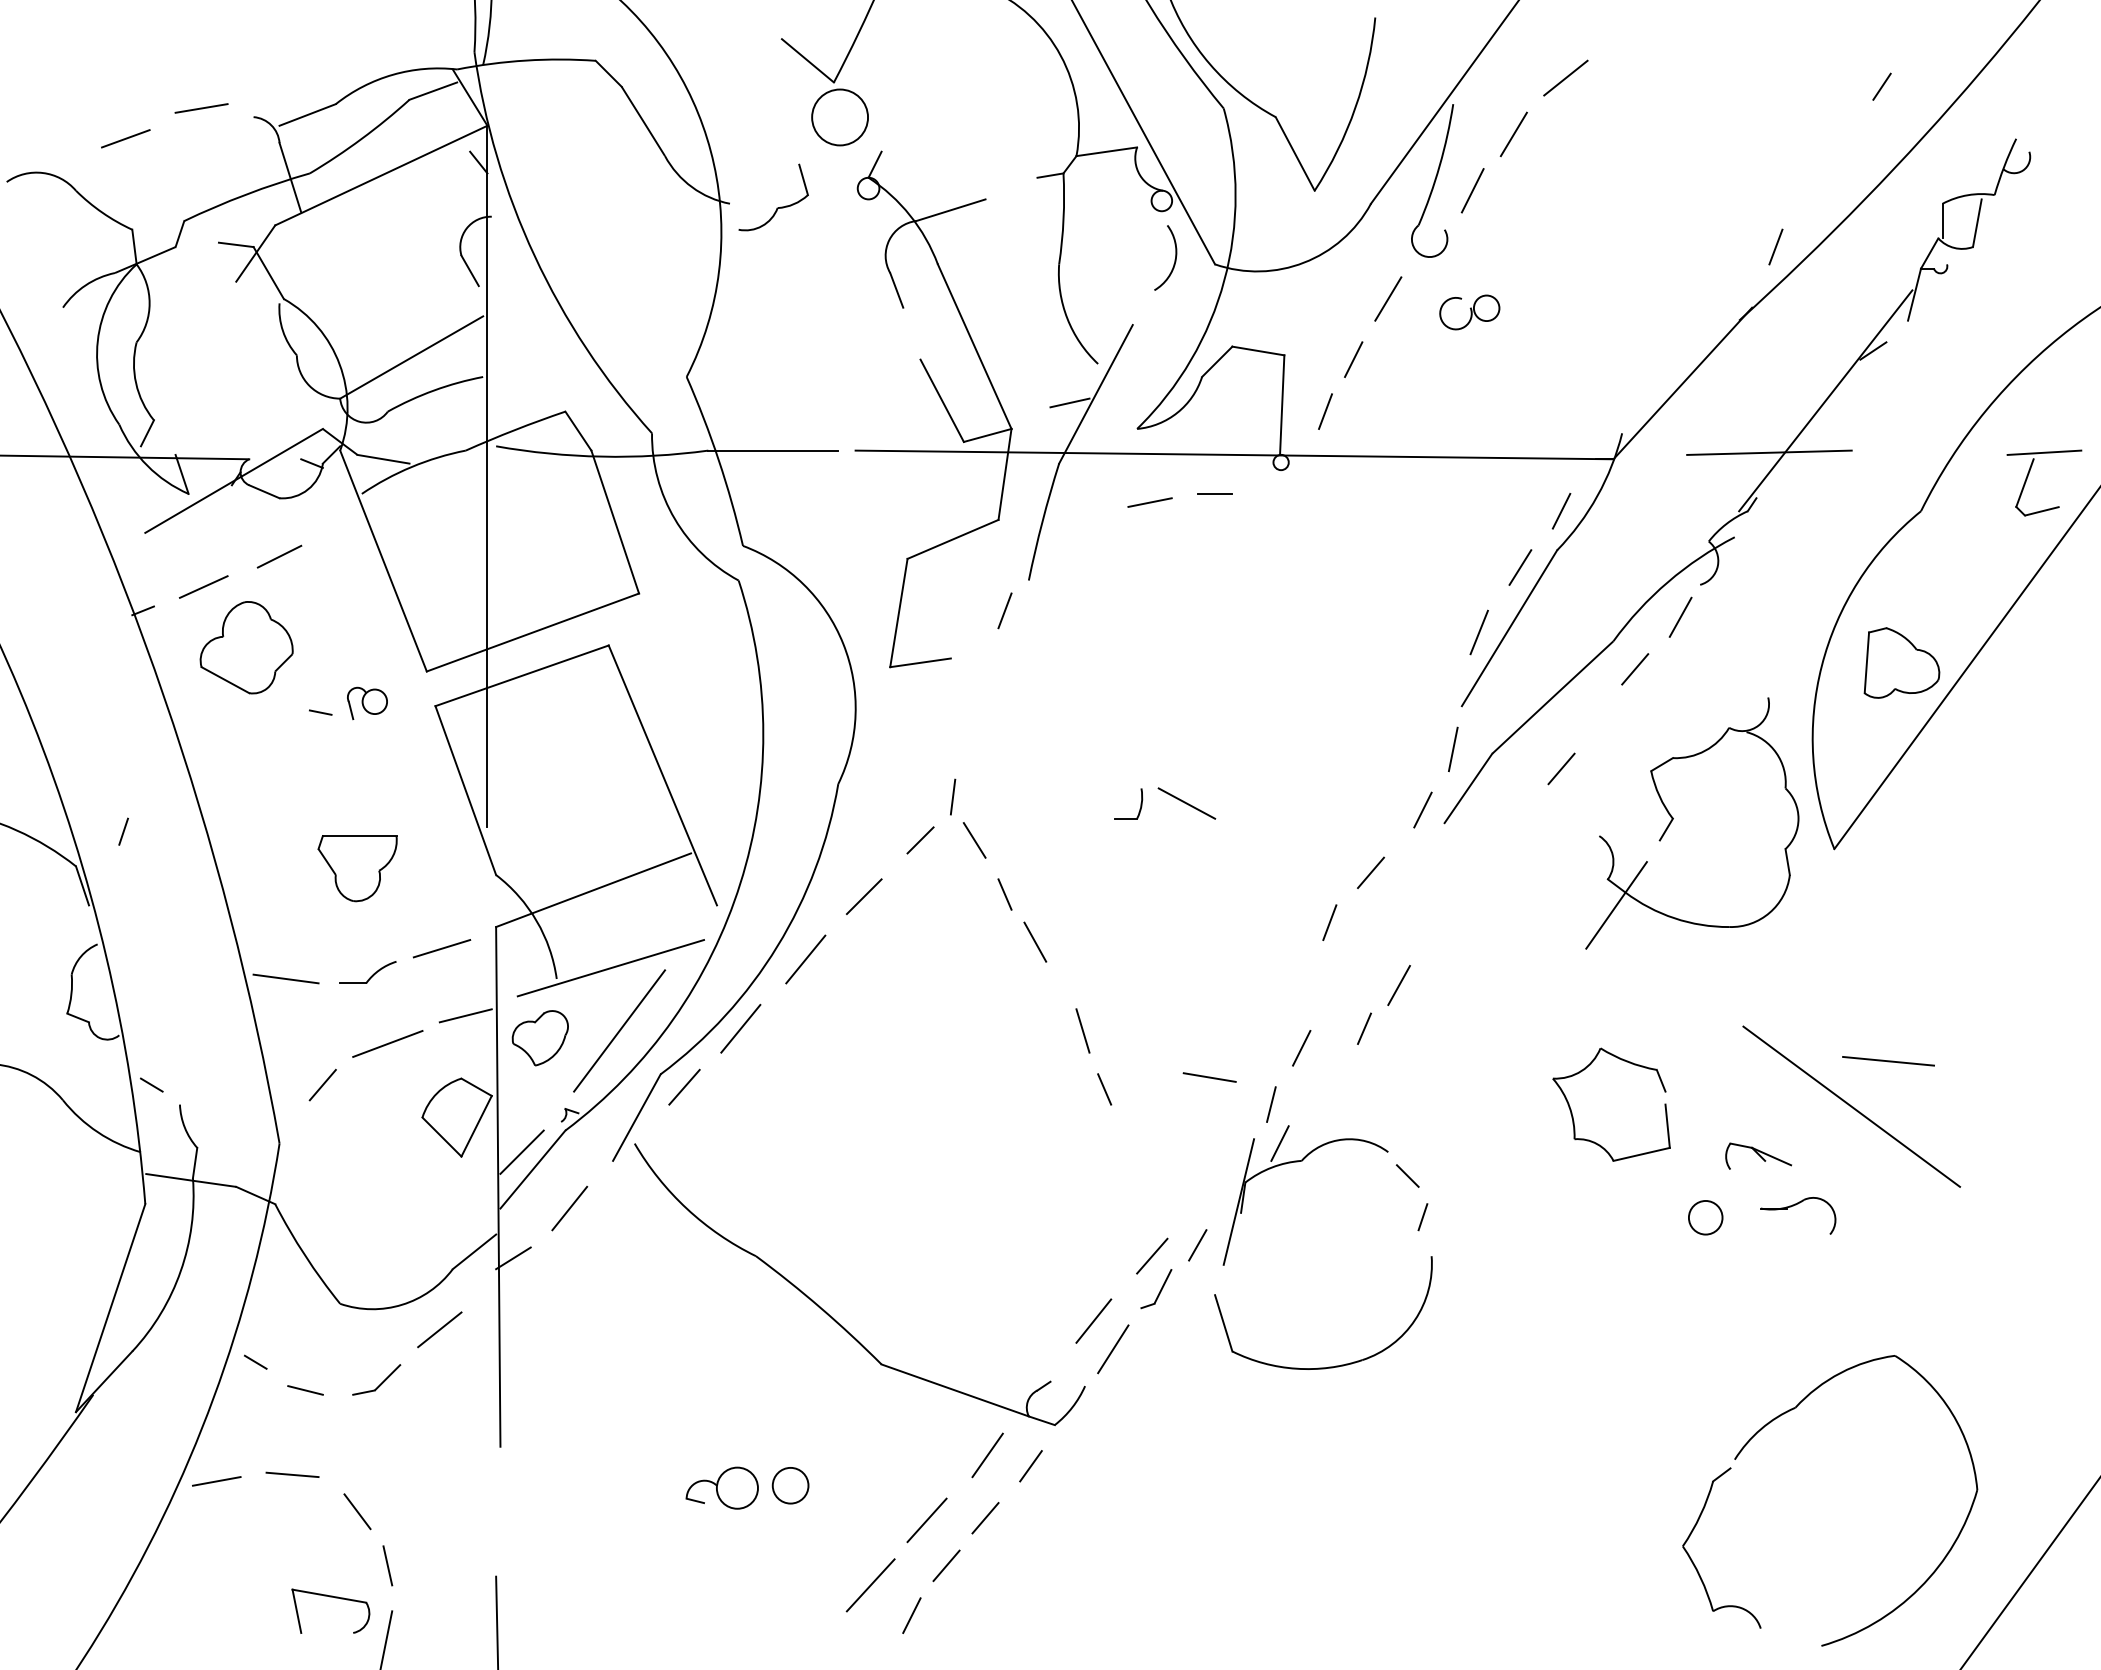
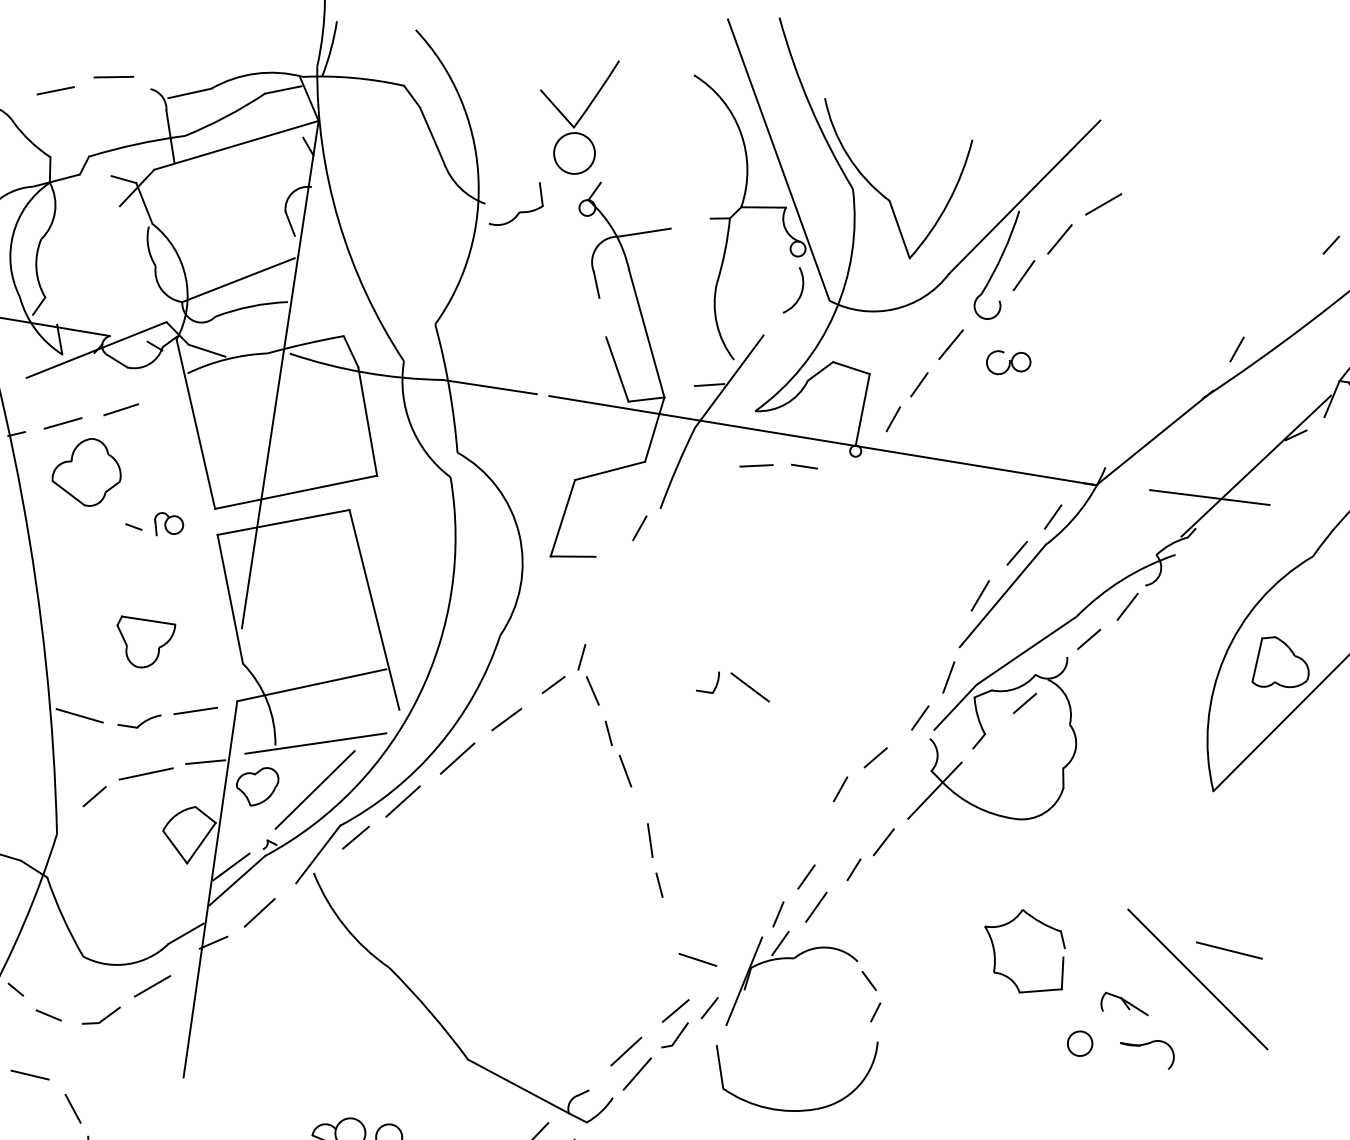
part: (1673, 819) -> (985, 734), moved
line: (1209, 1077) -> (697, 959), moved
line: (1321, 1086) -> (816, 906), added

